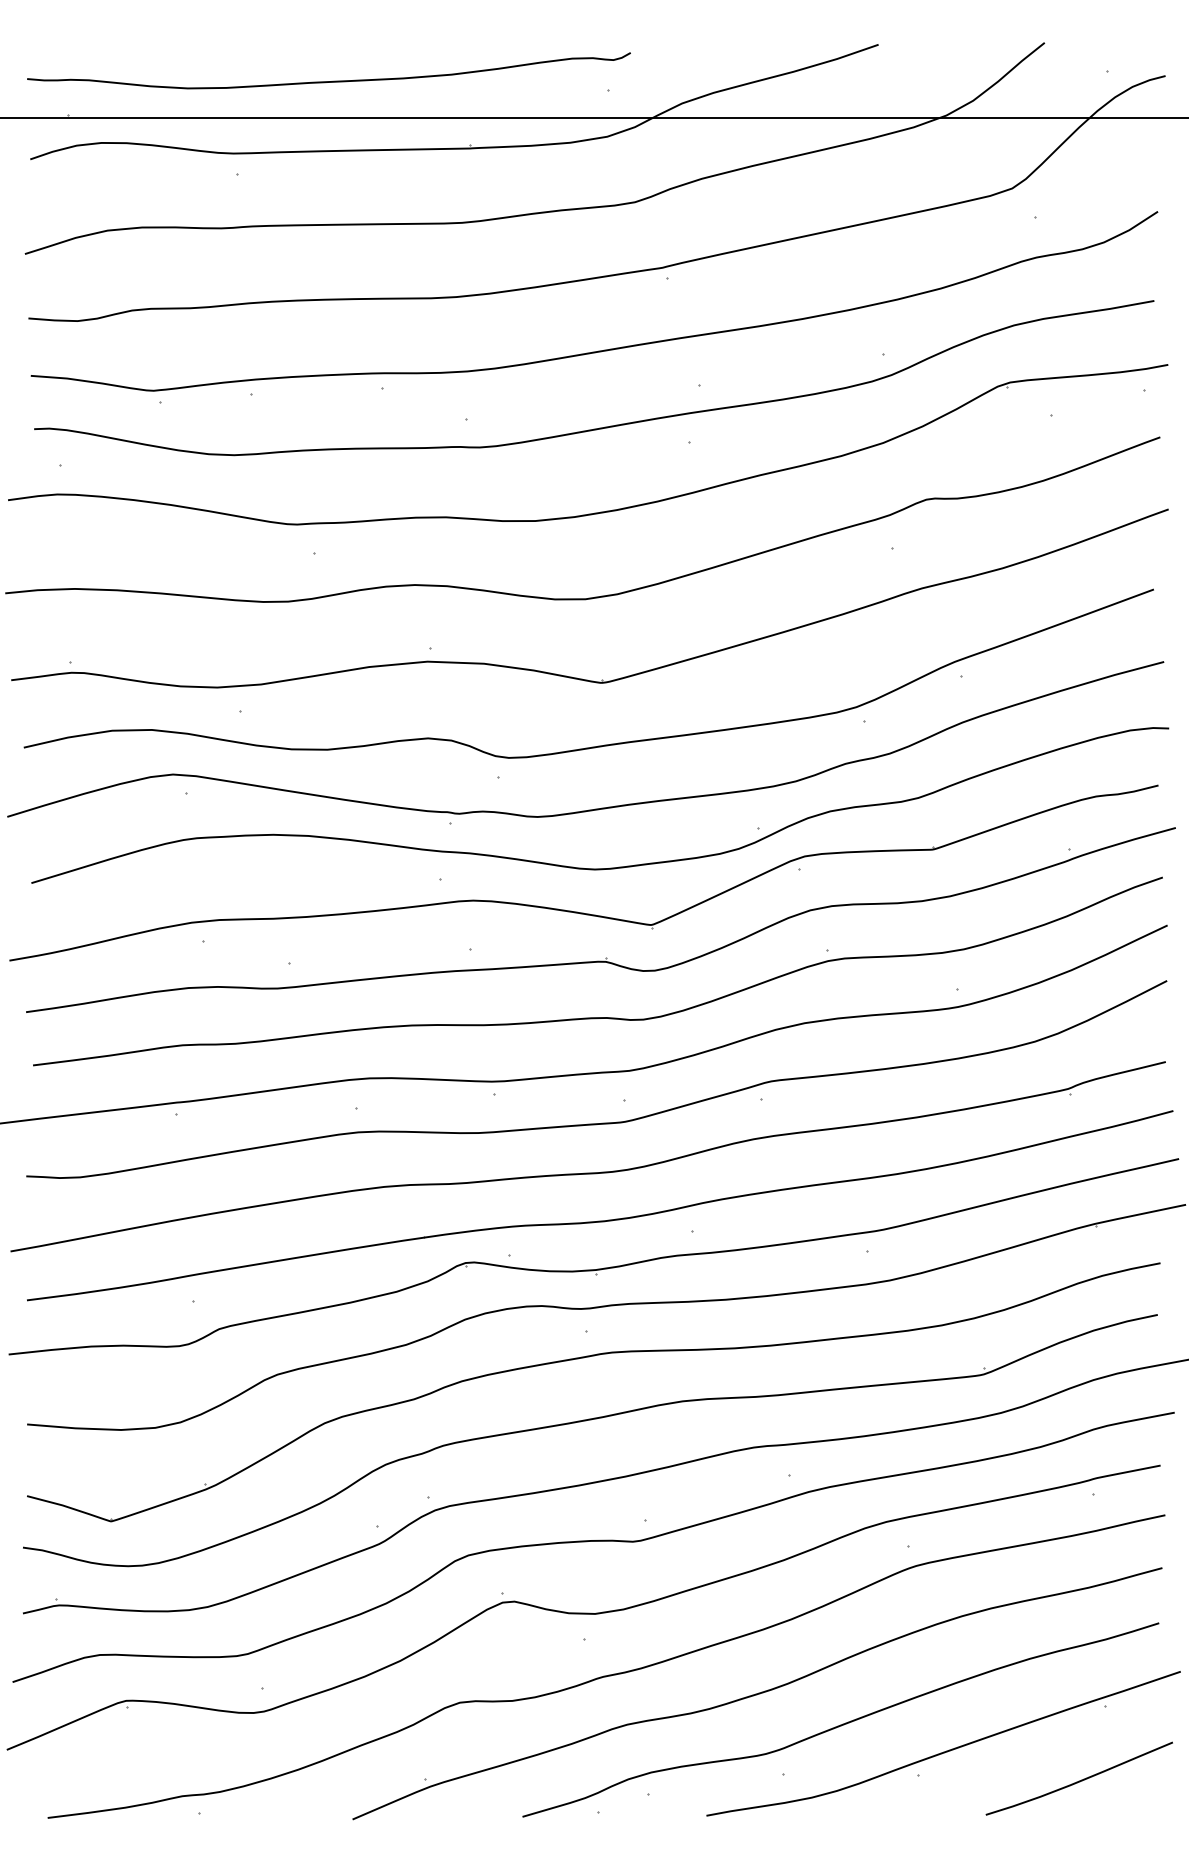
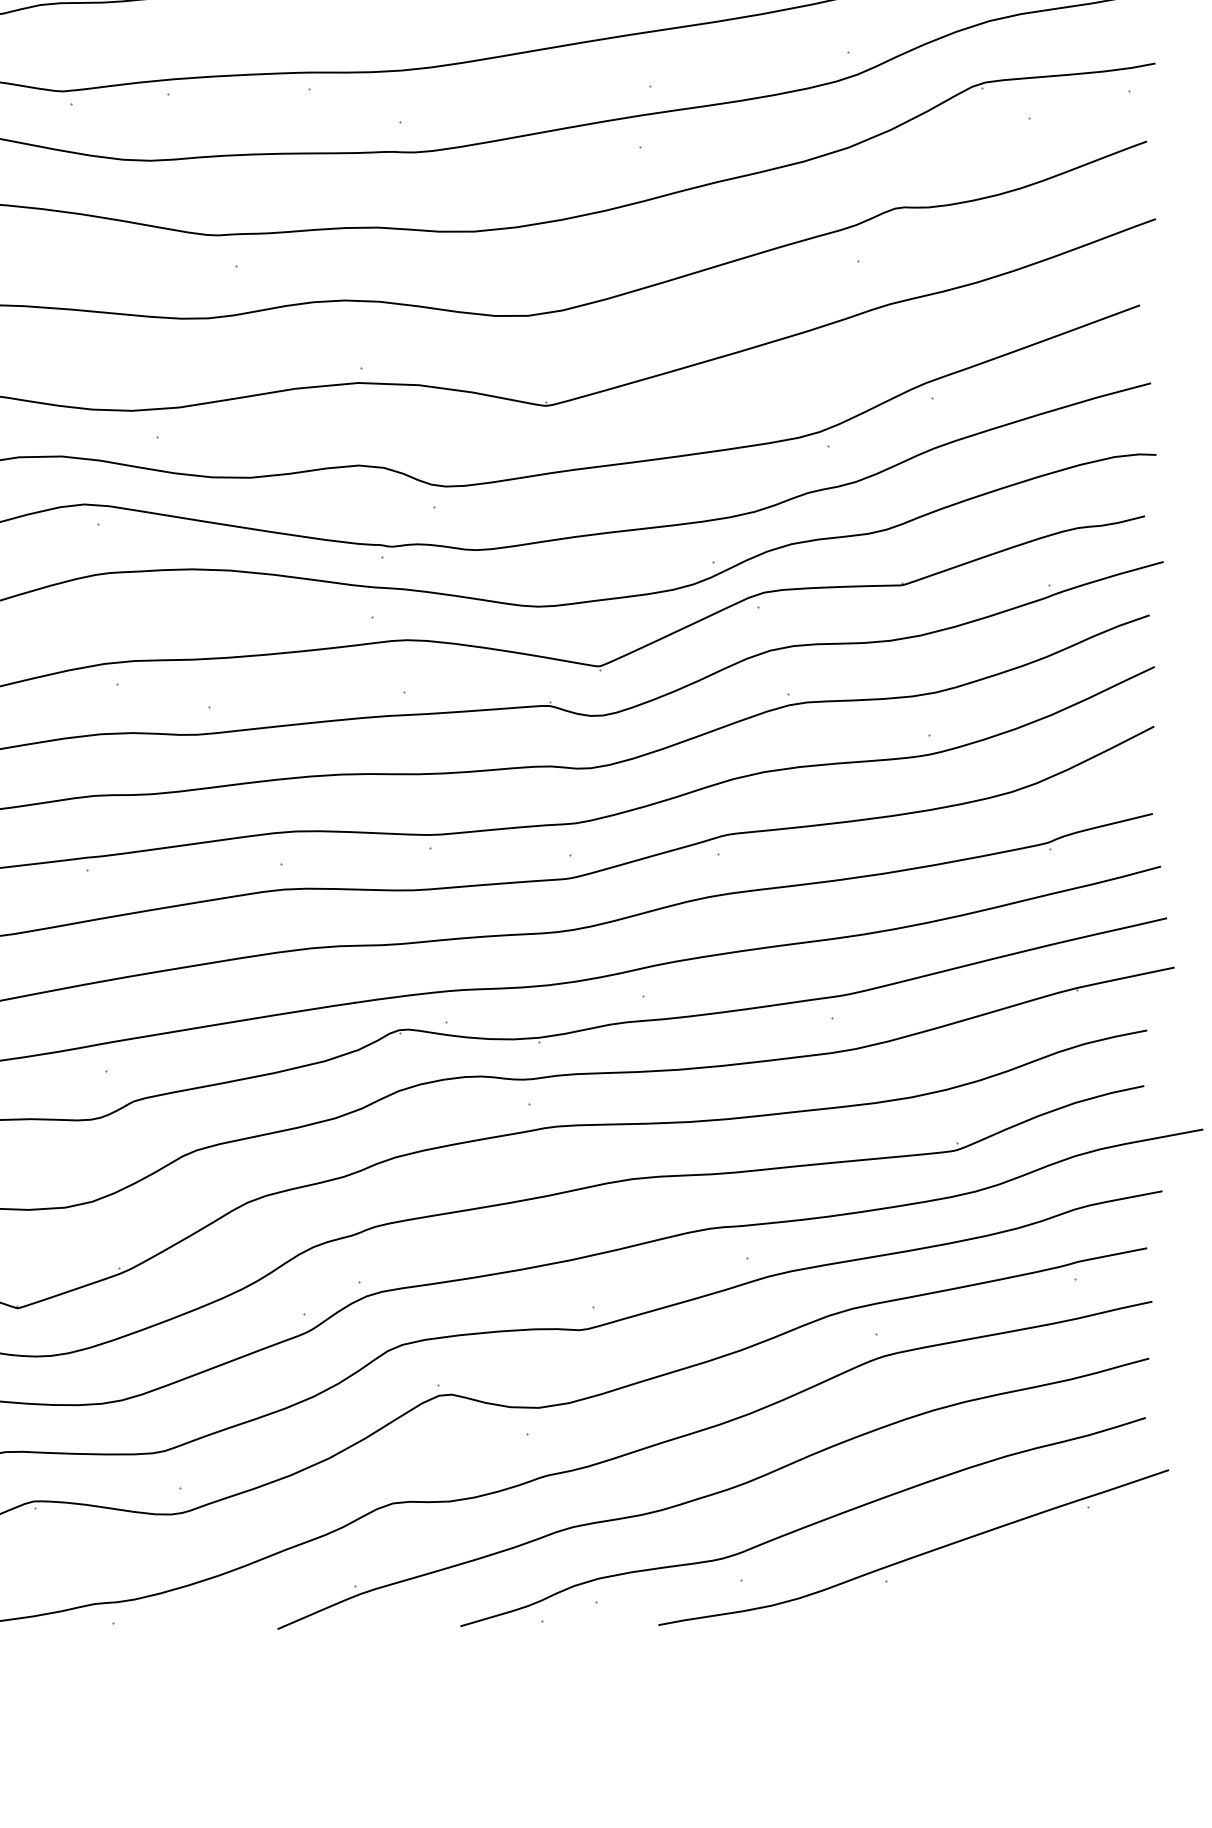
curve: (1079, 1780) -> (1059, 1587), removed

